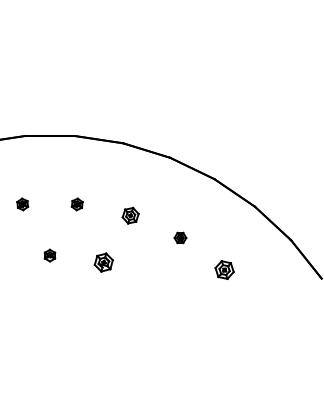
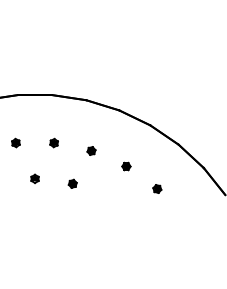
part: (130, 215) -> (91, 150), size x0.71
part: (103, 262) -> (72, 183), size x0.62
part: (224, 269) -> (157, 188), size x0.62

